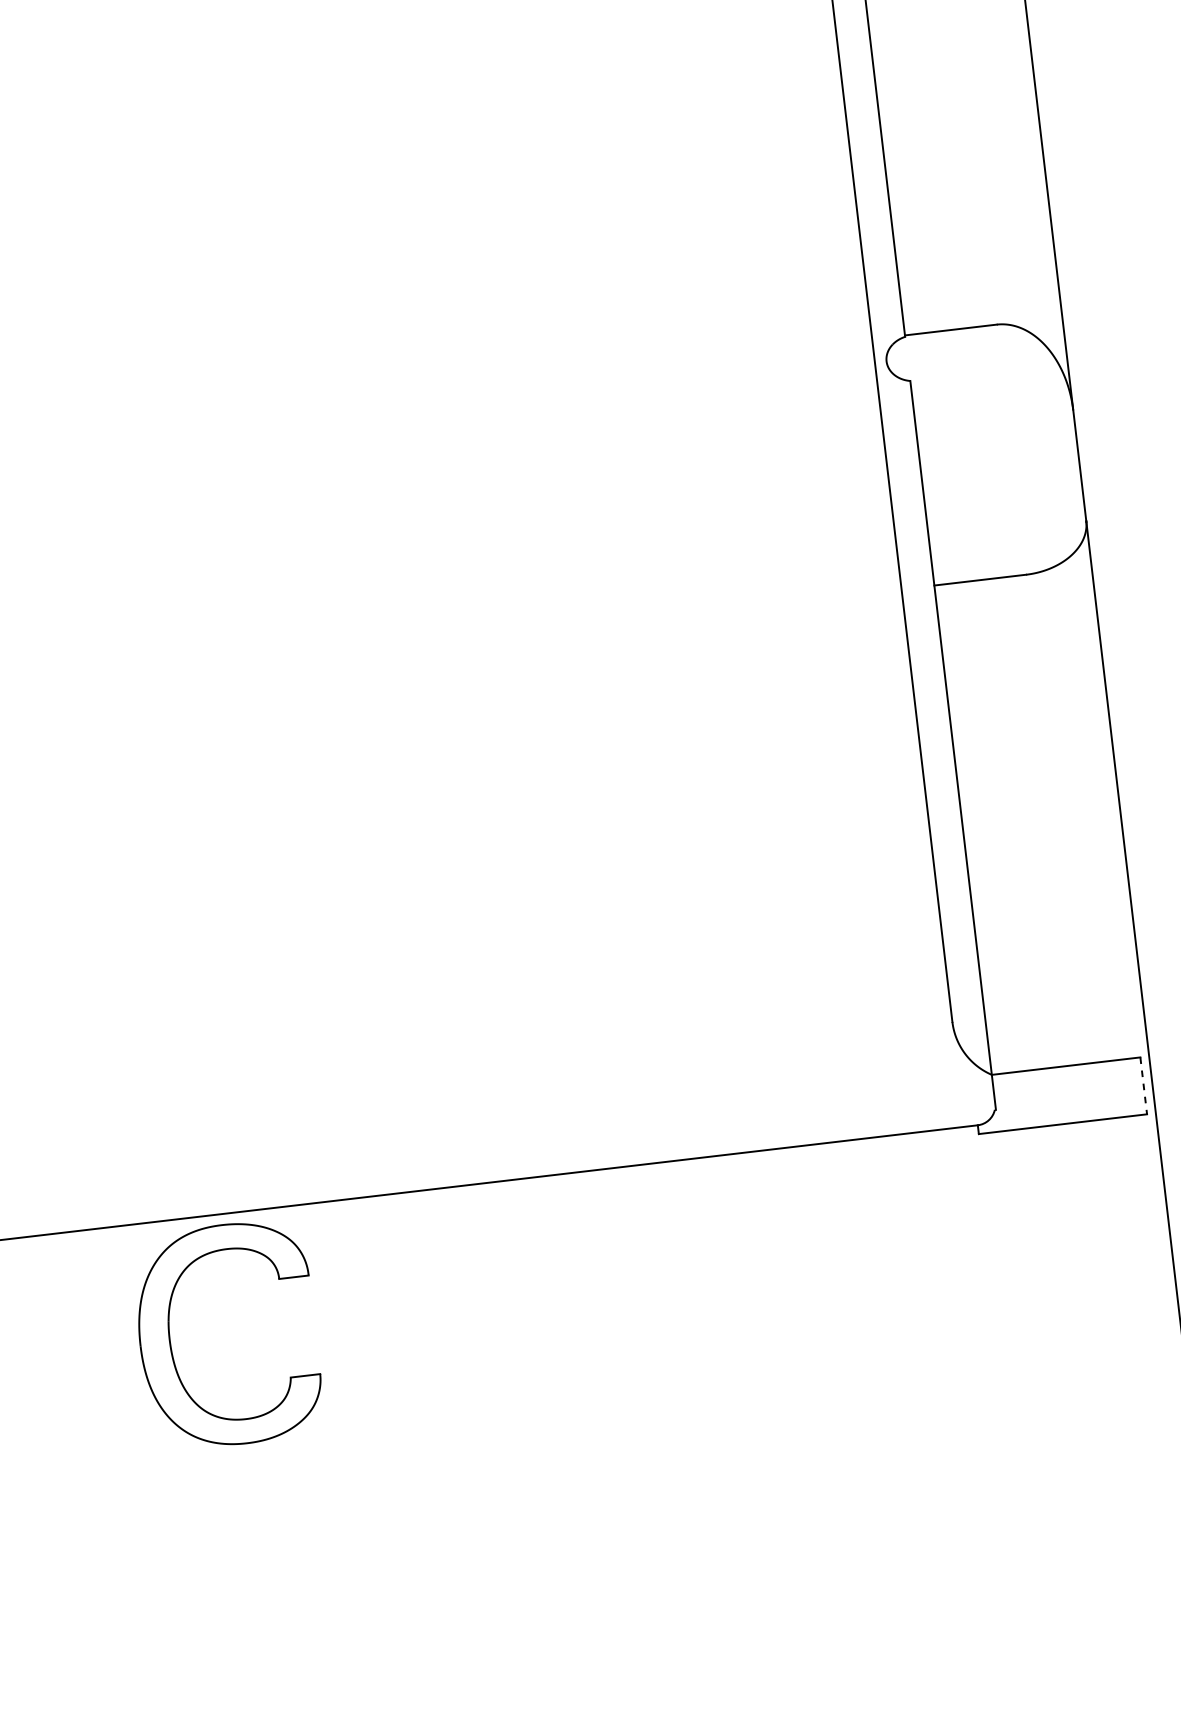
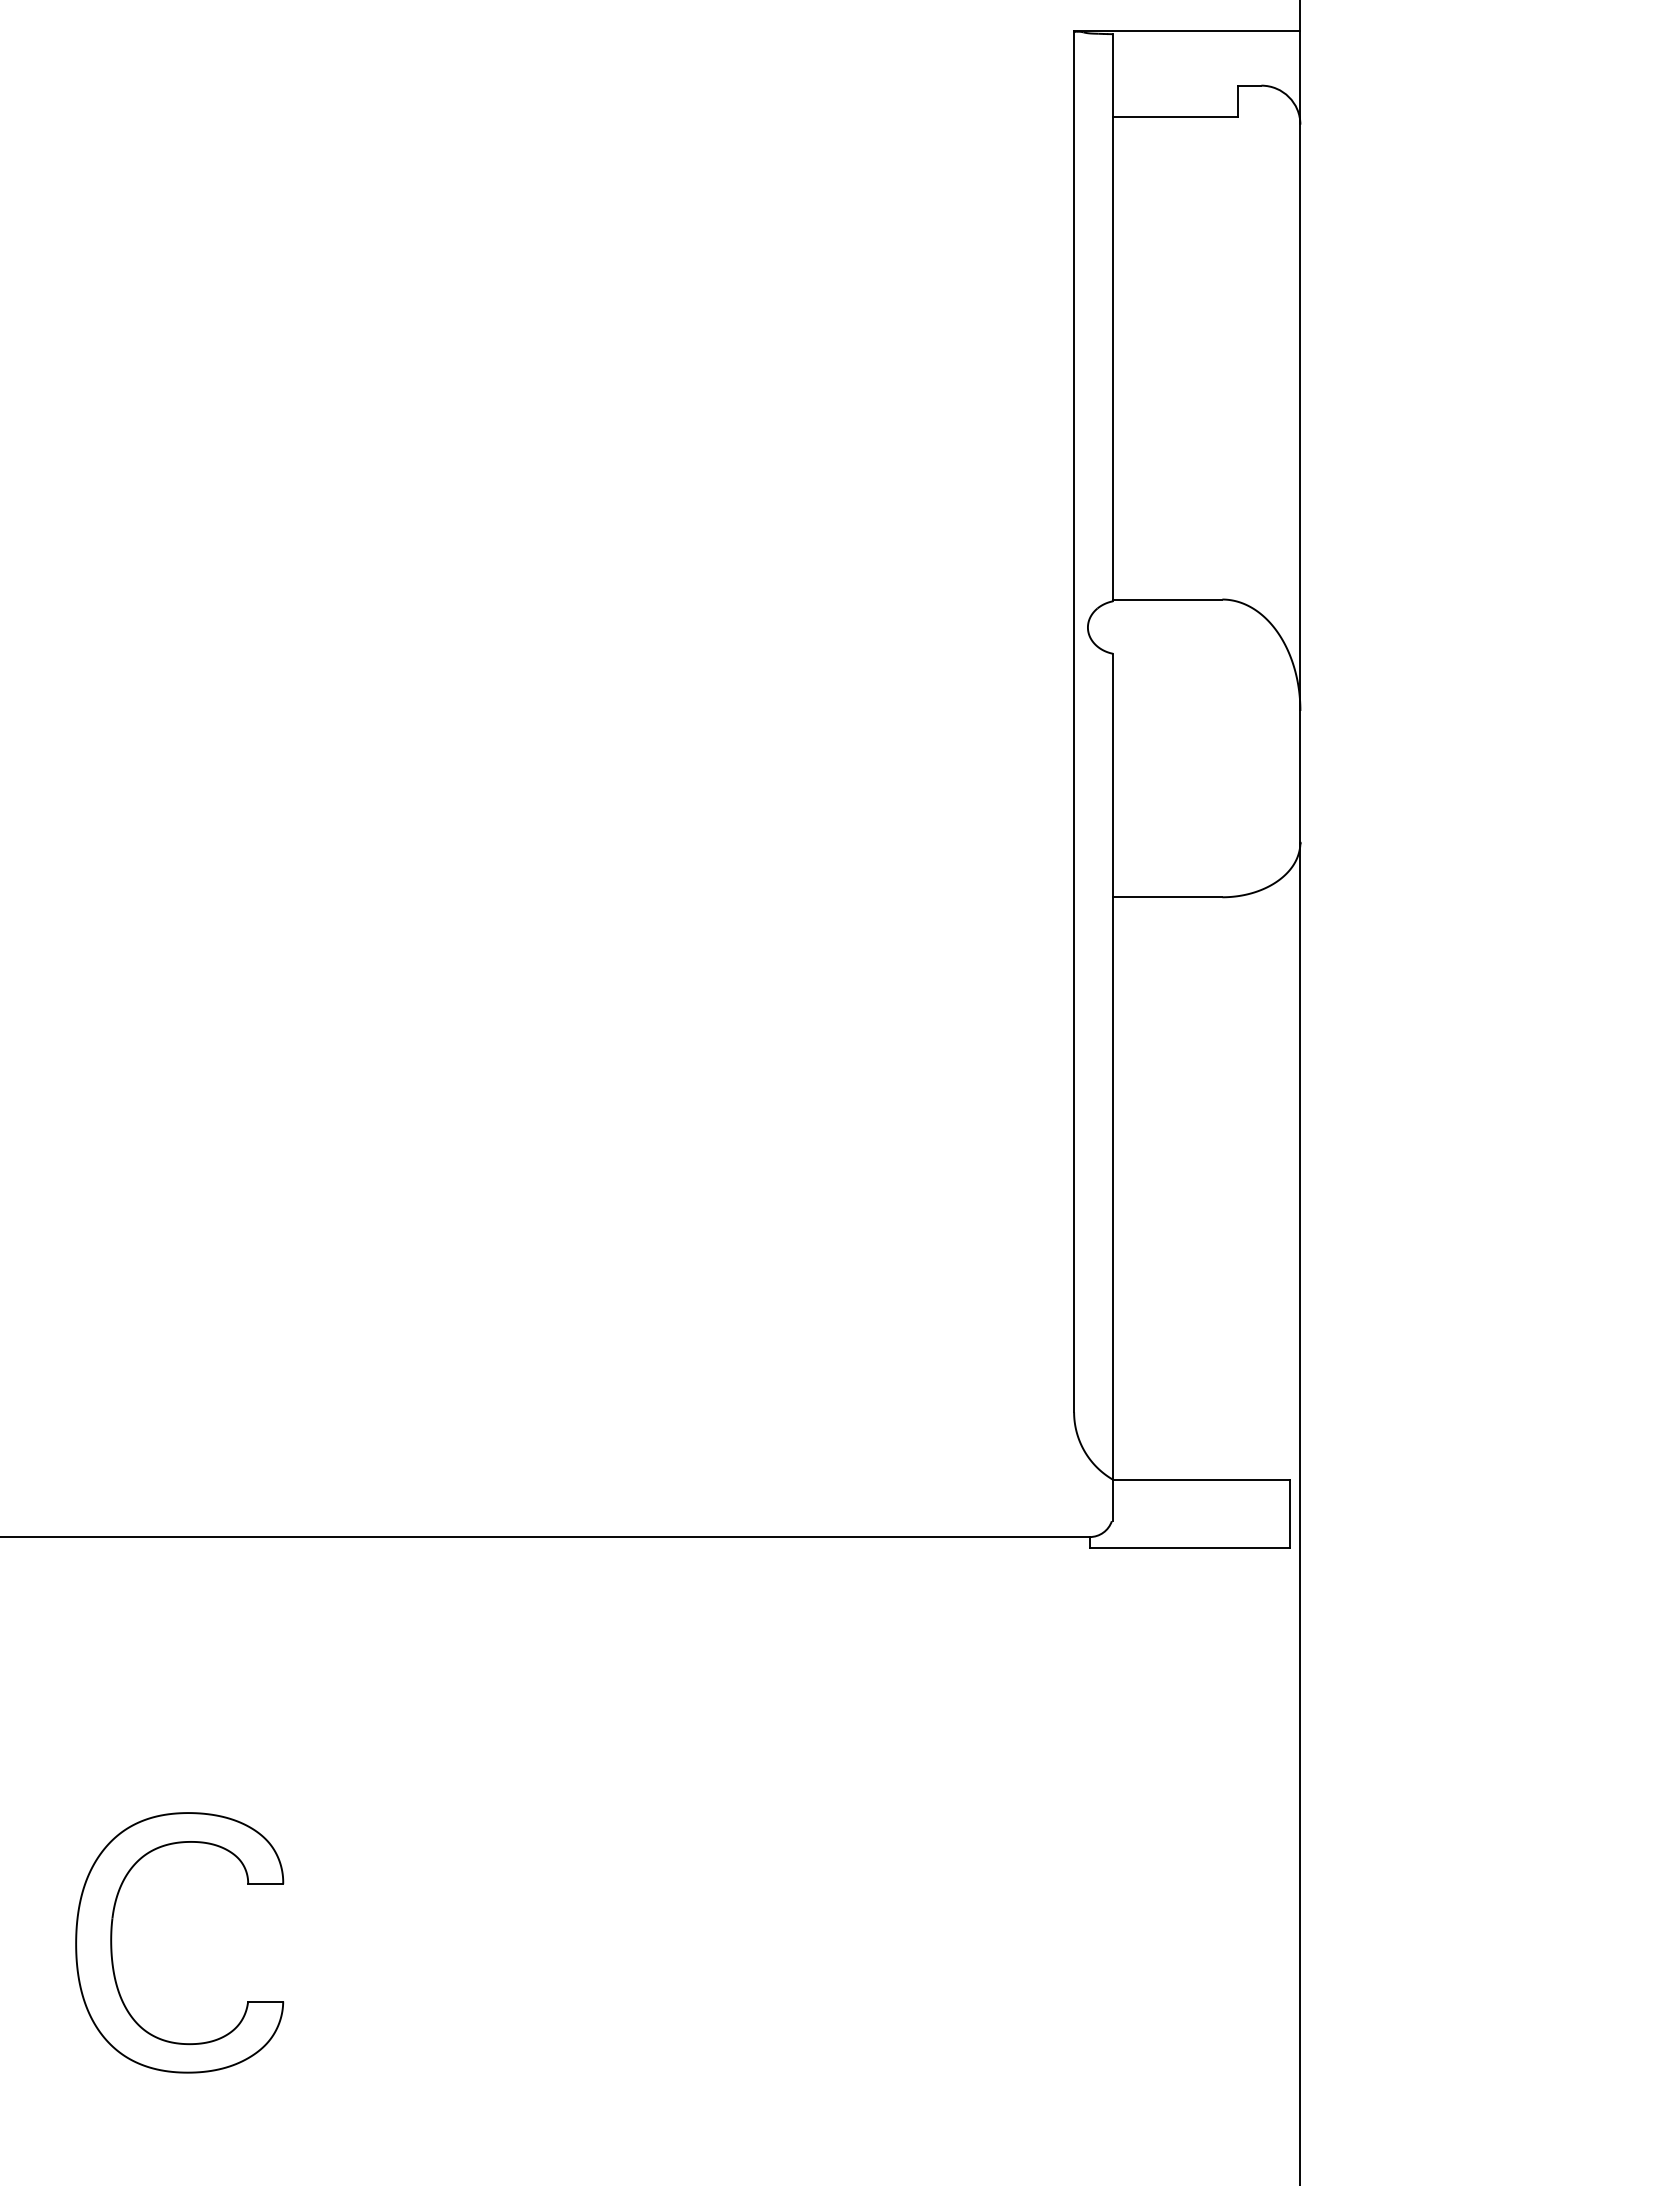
line: (1143, 1085) -> (1289, 1513), dashed -> solid
part: (171, 1341) -> (112, 1942), moved

